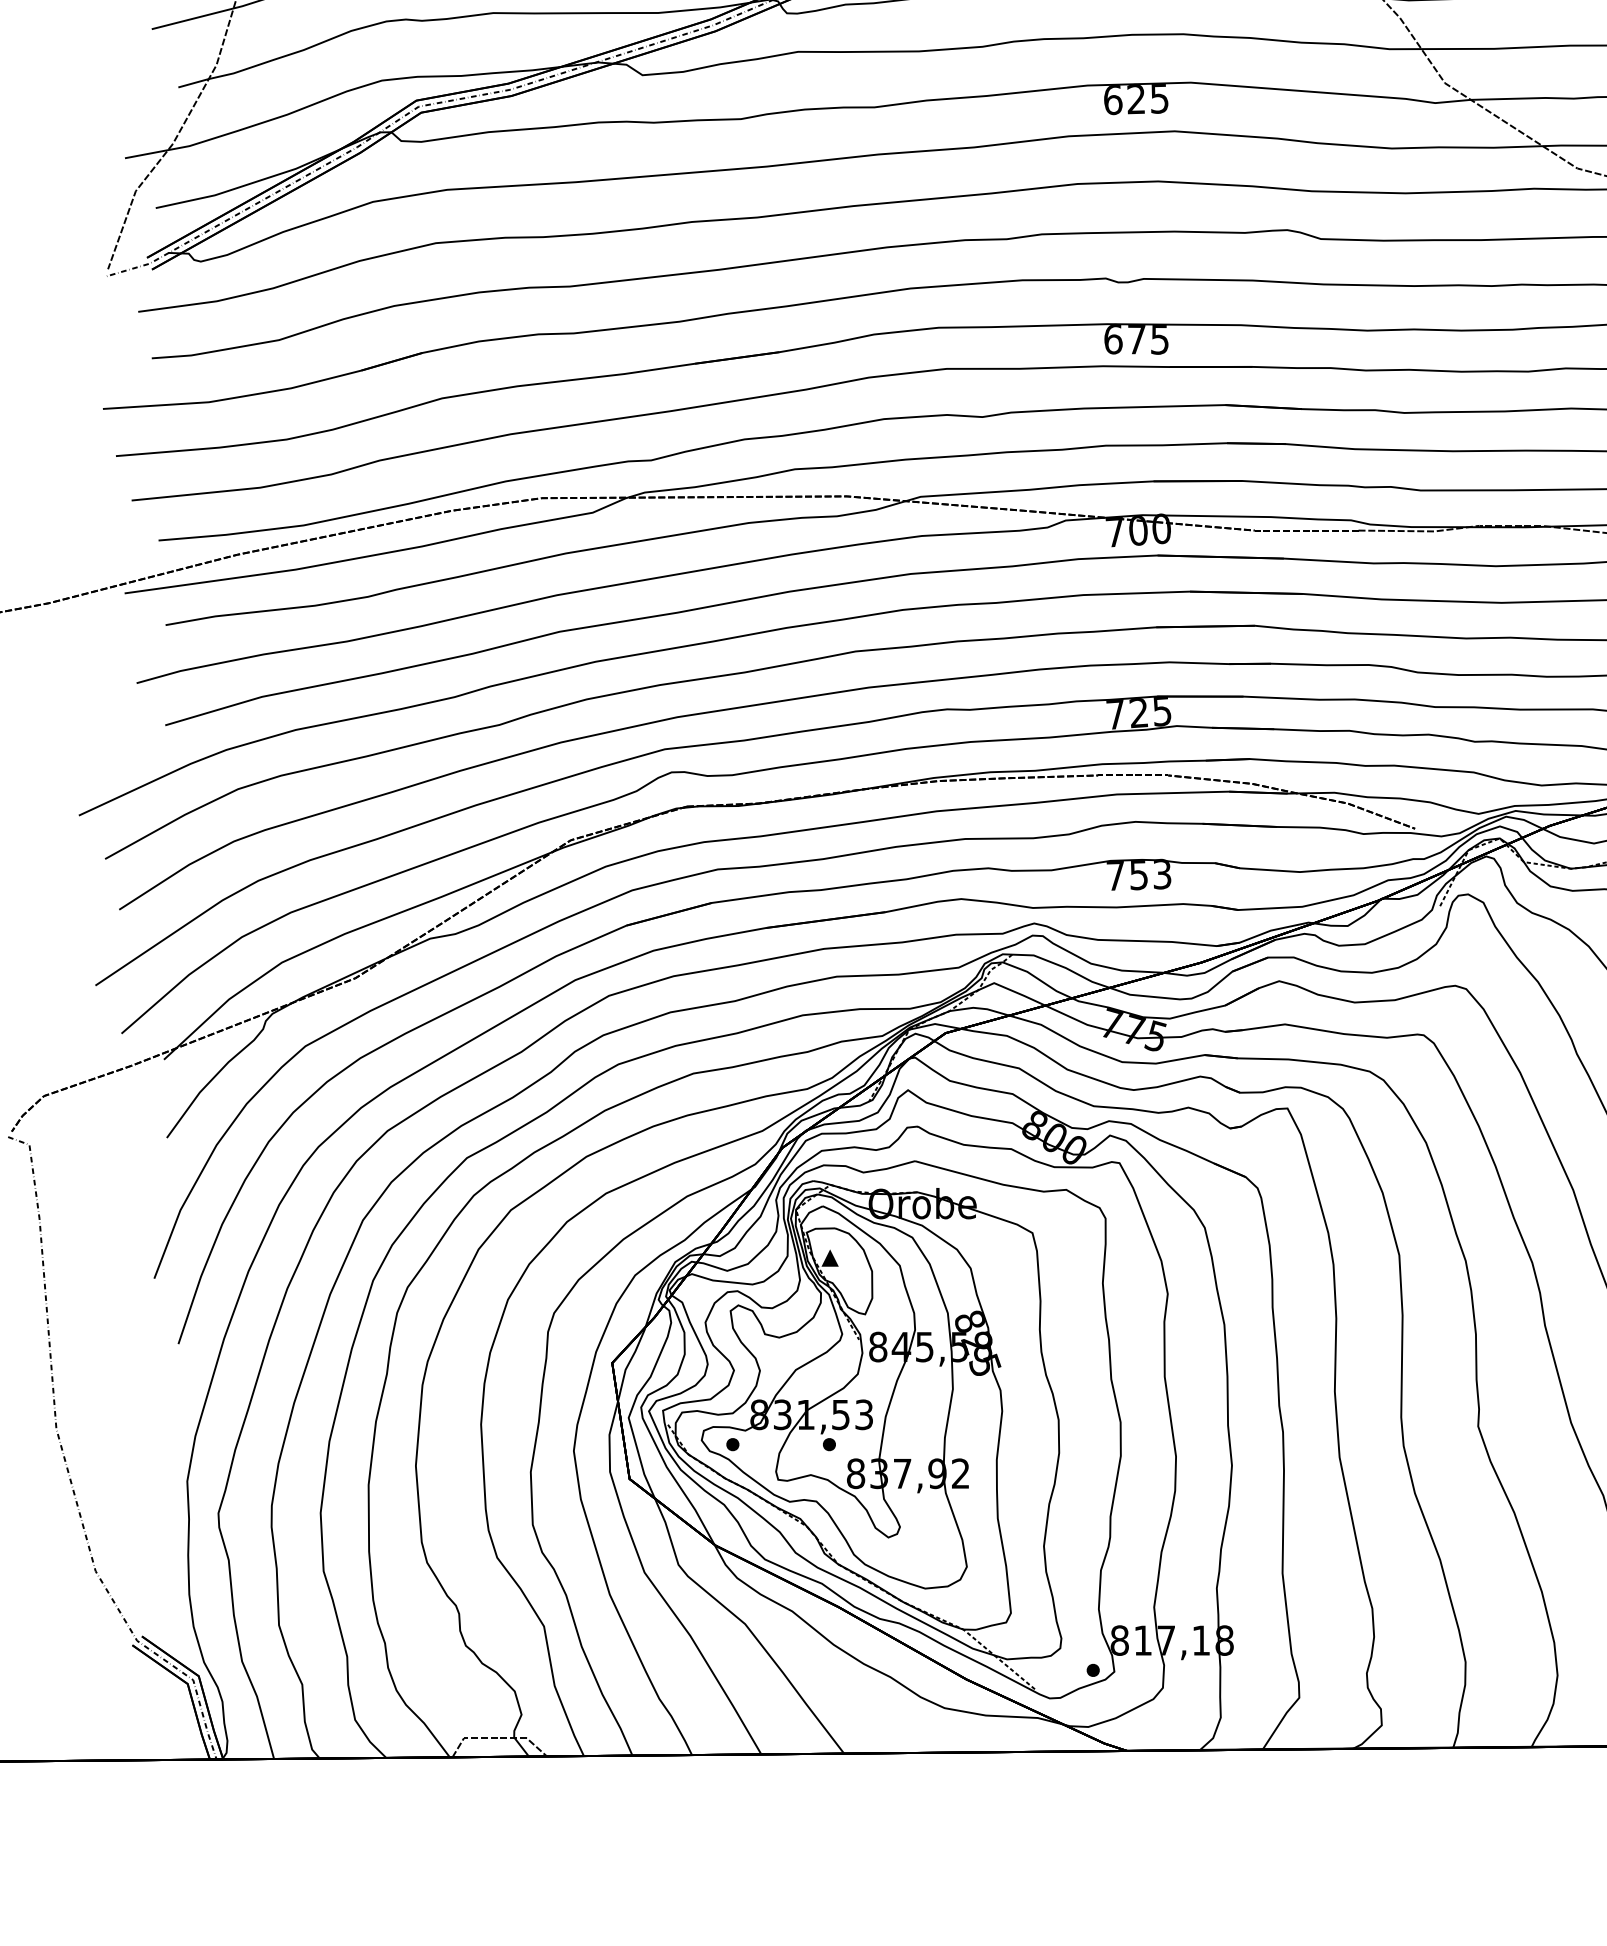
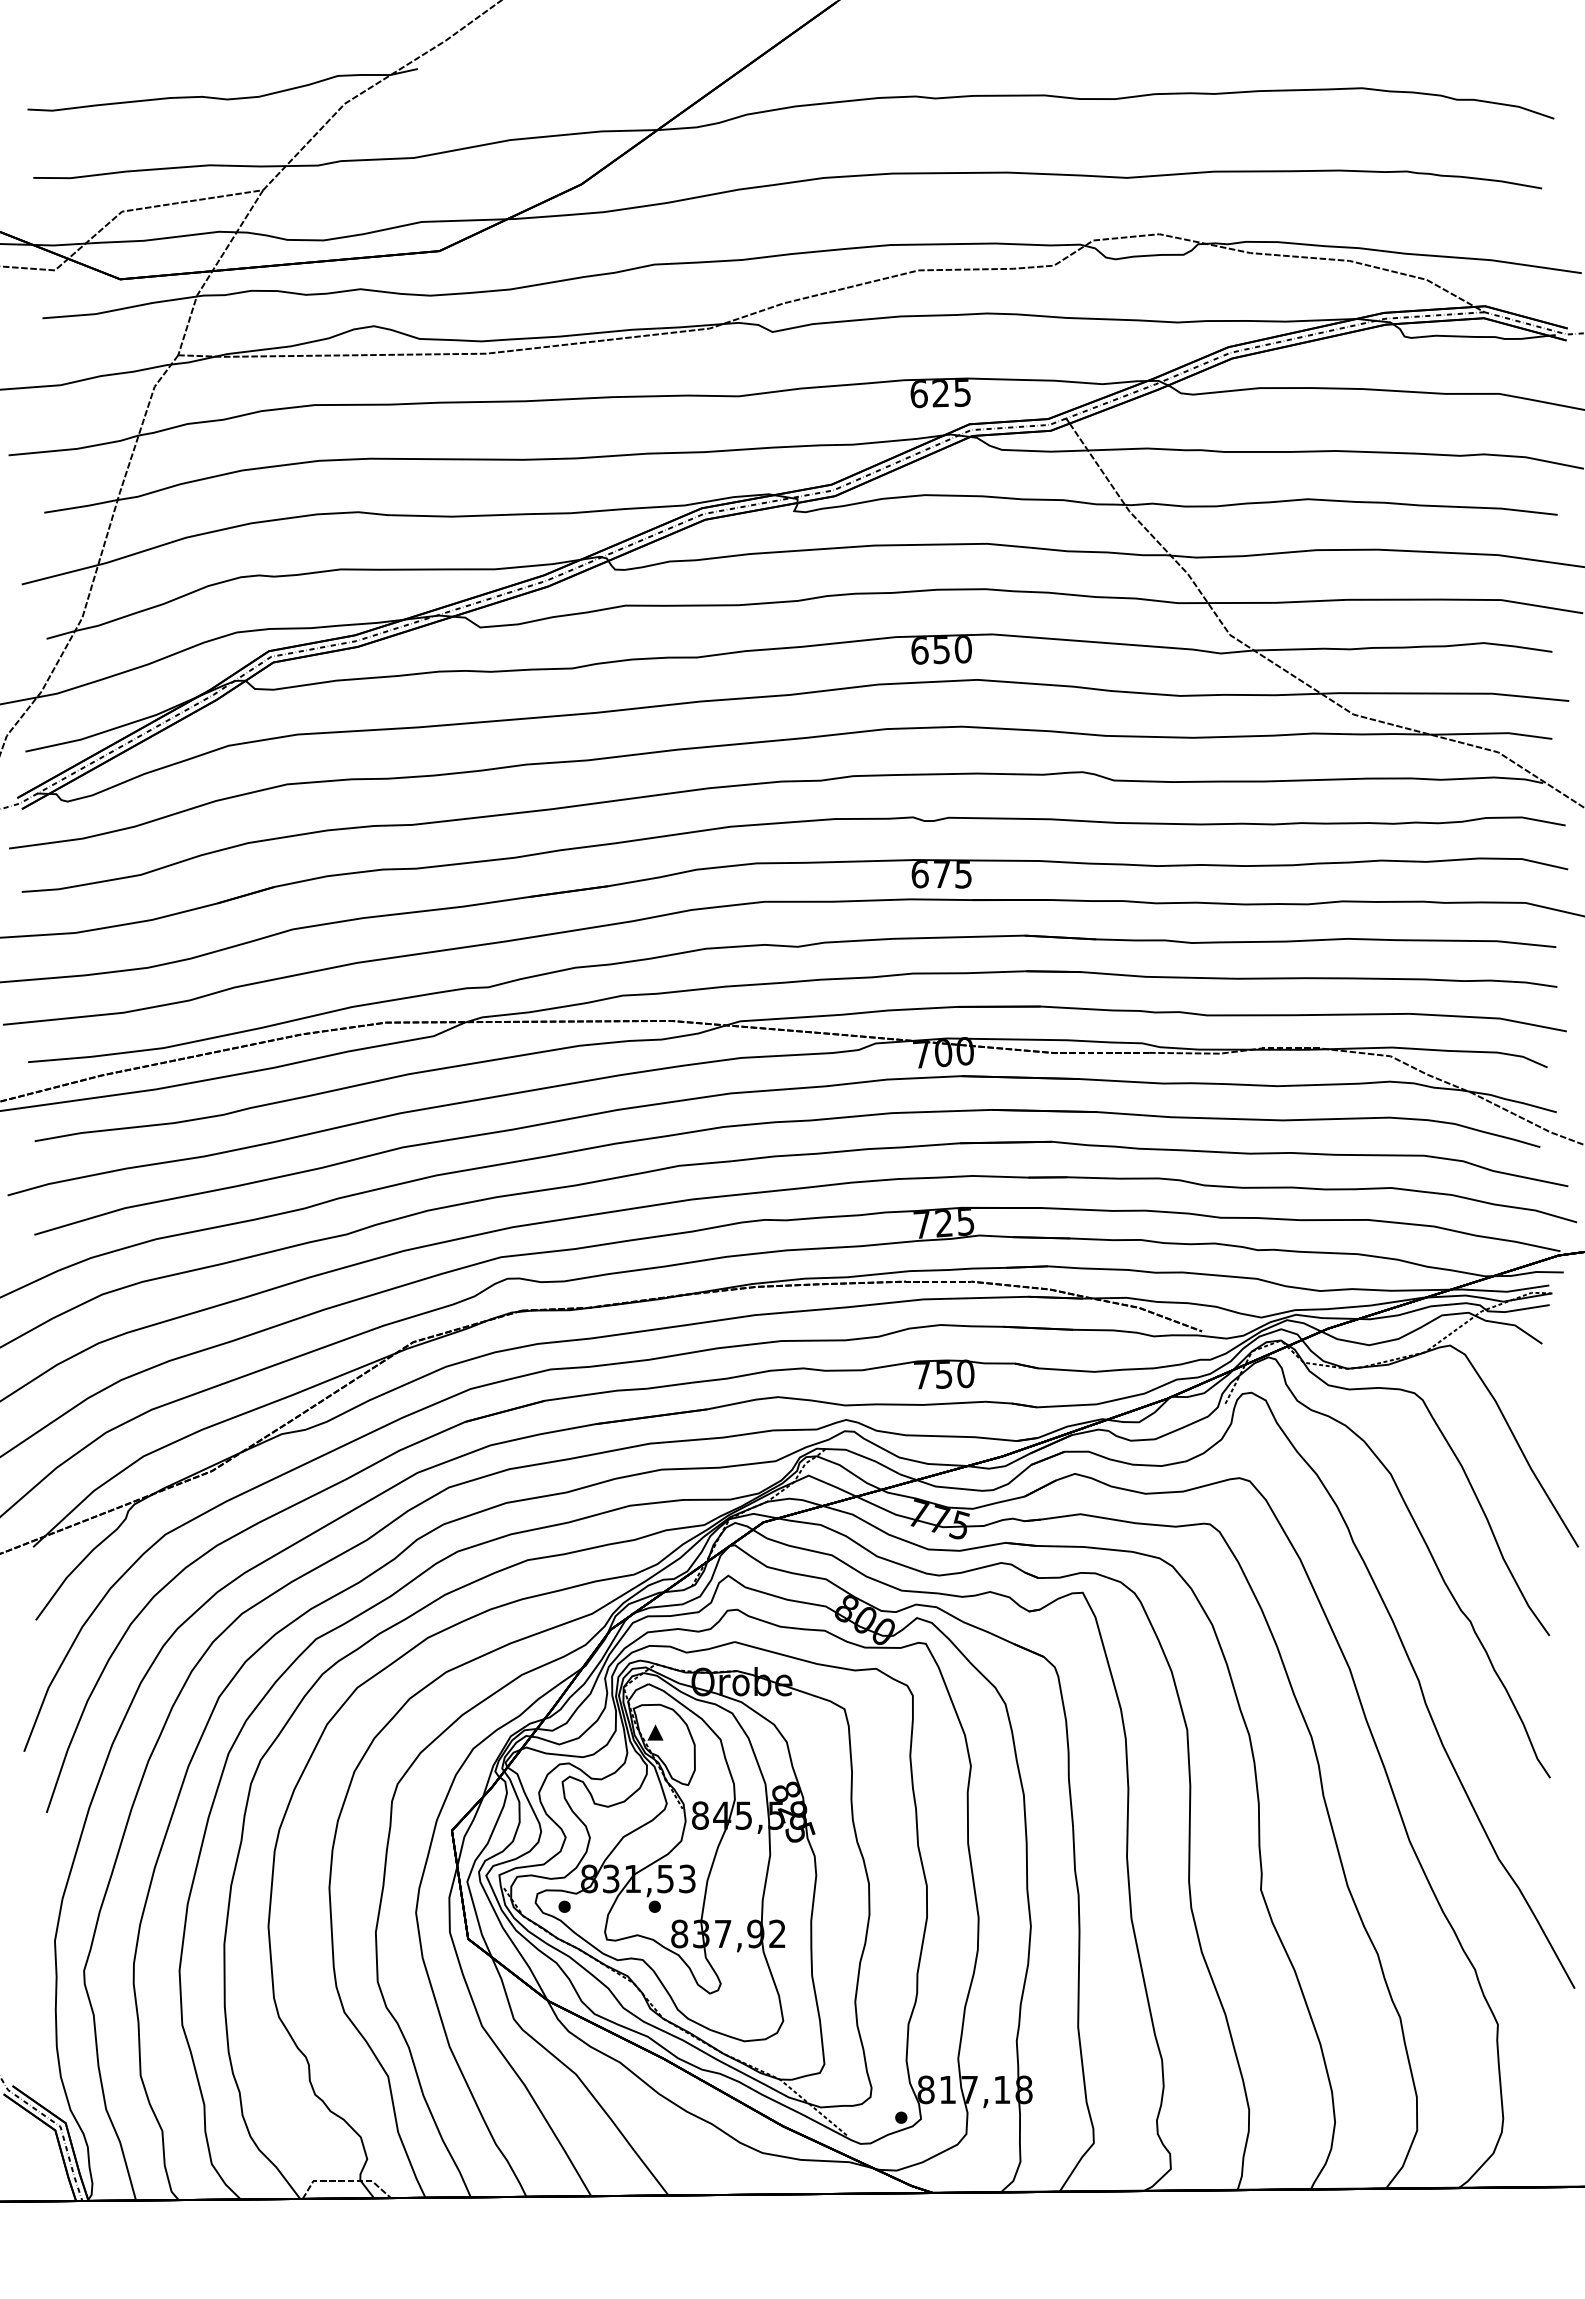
text: (1148, 99) -> (952, 650), 625 -> 650
text: (1161, 873) -> (965, 1373), 753 -> 750

